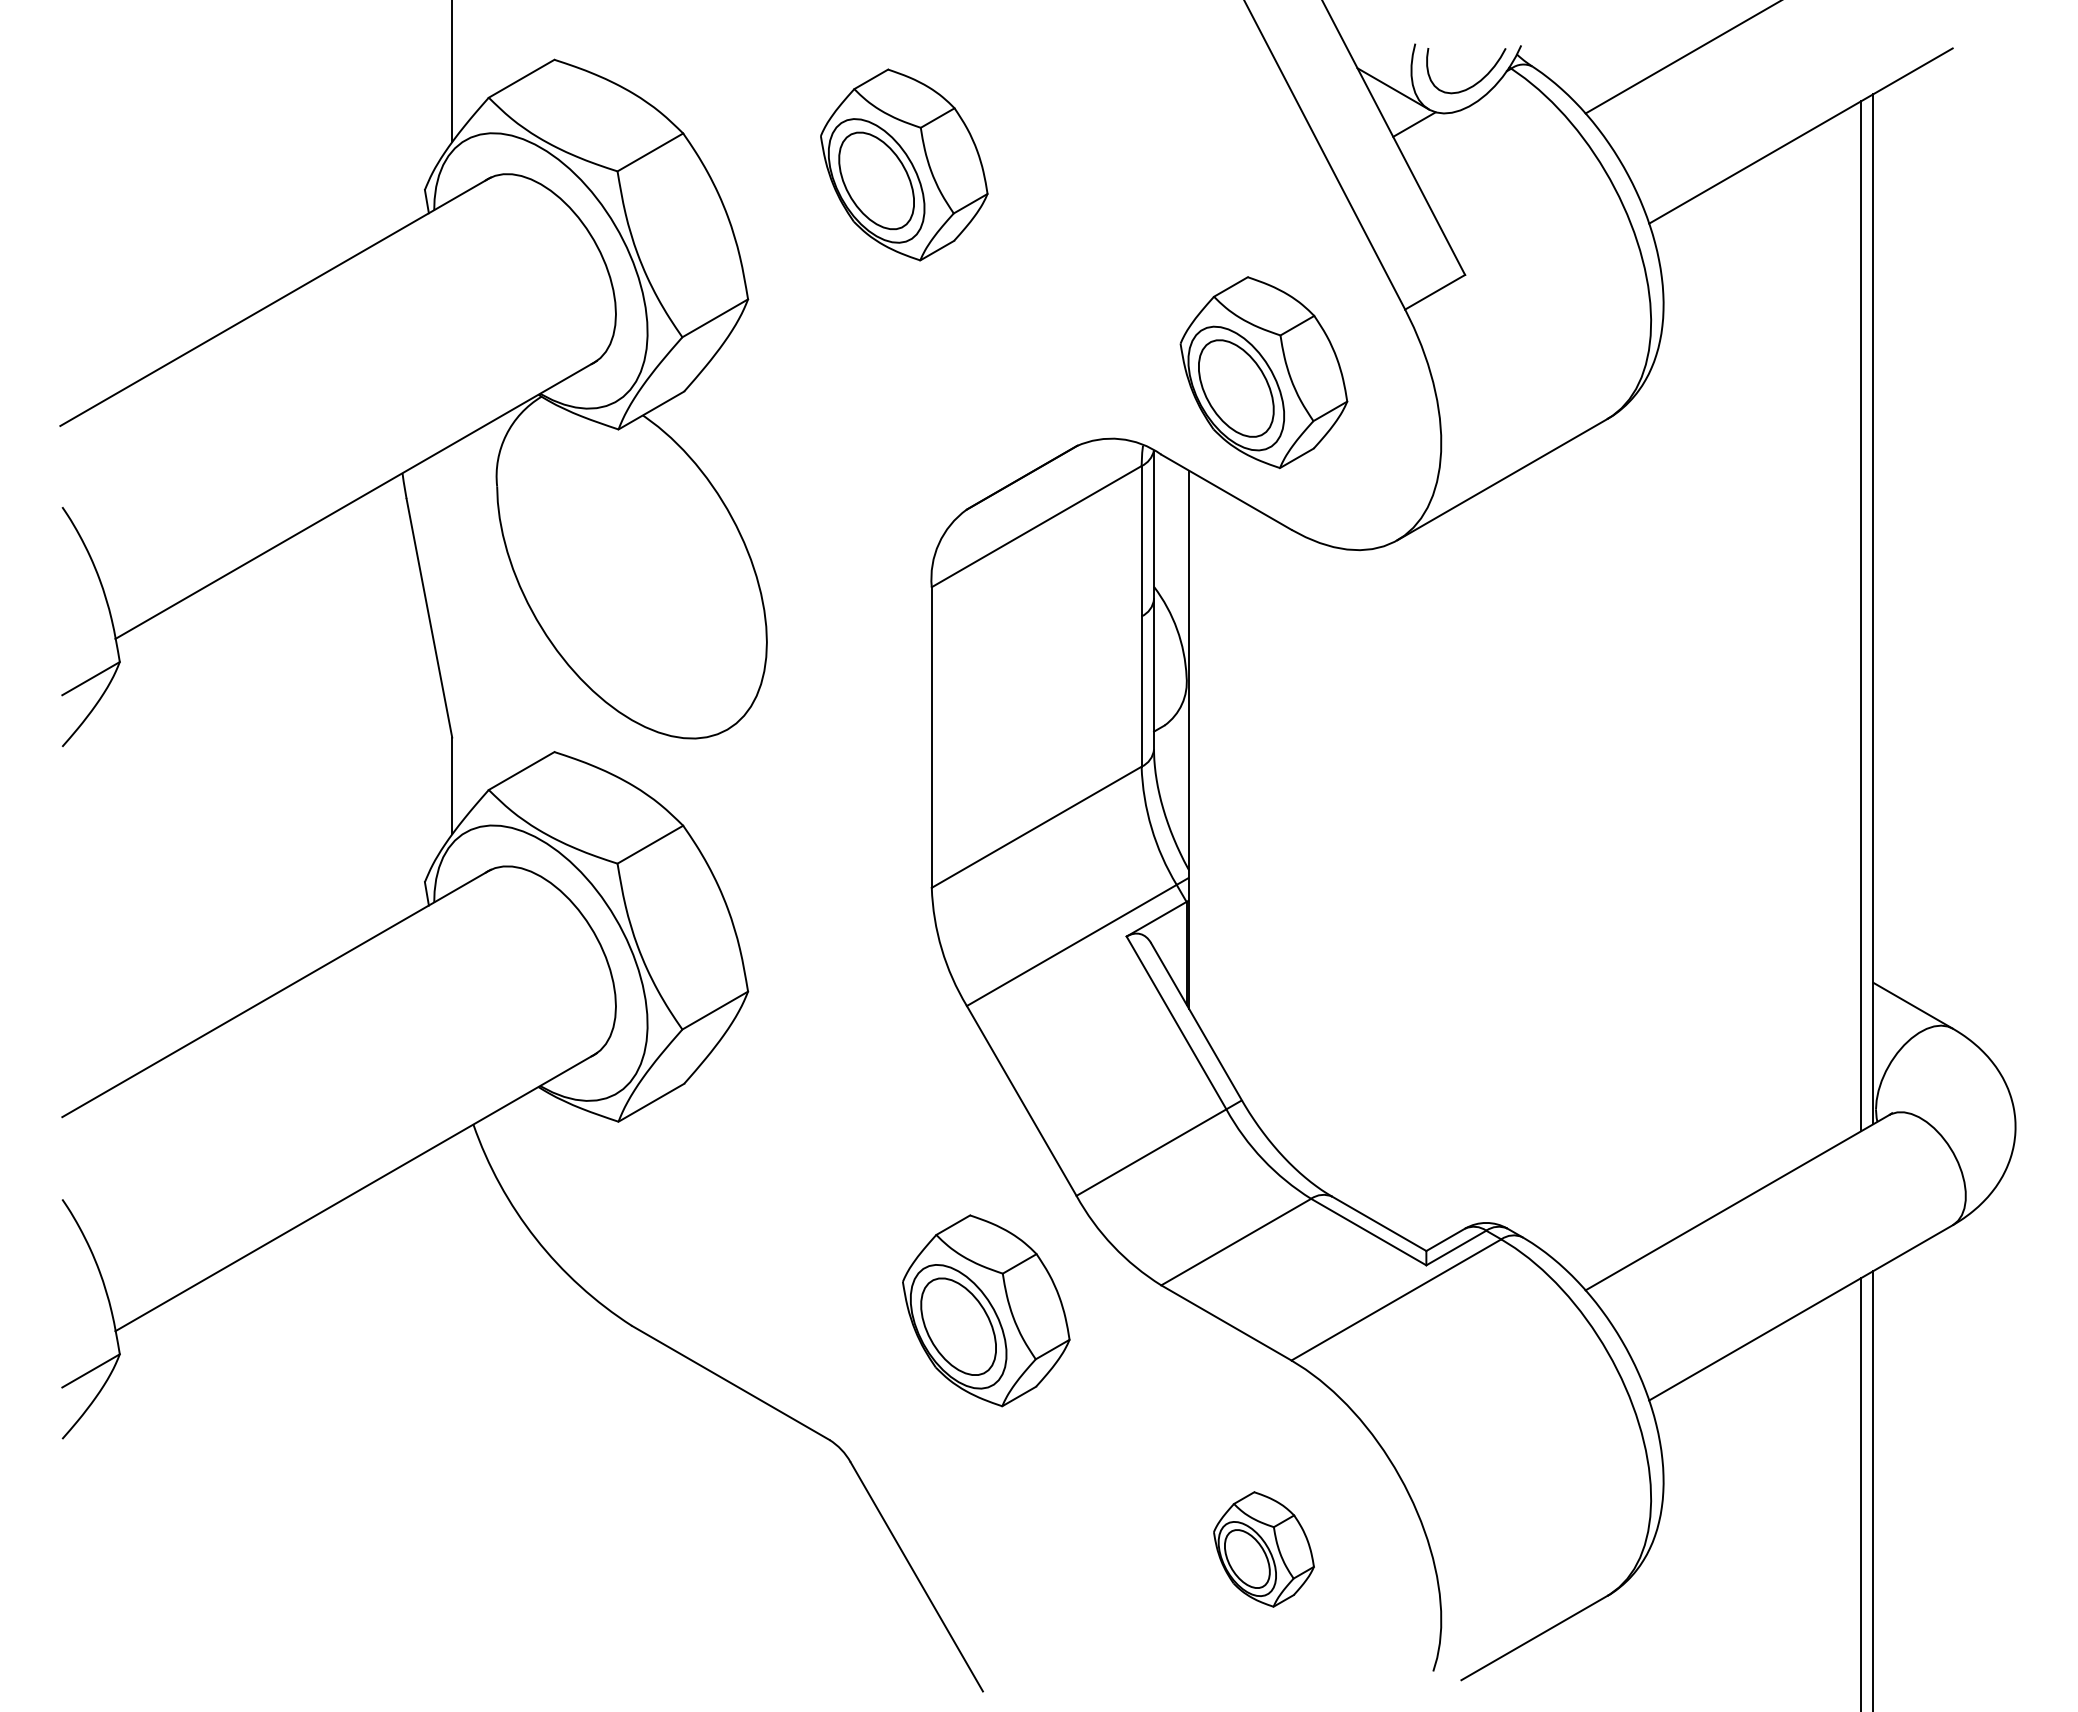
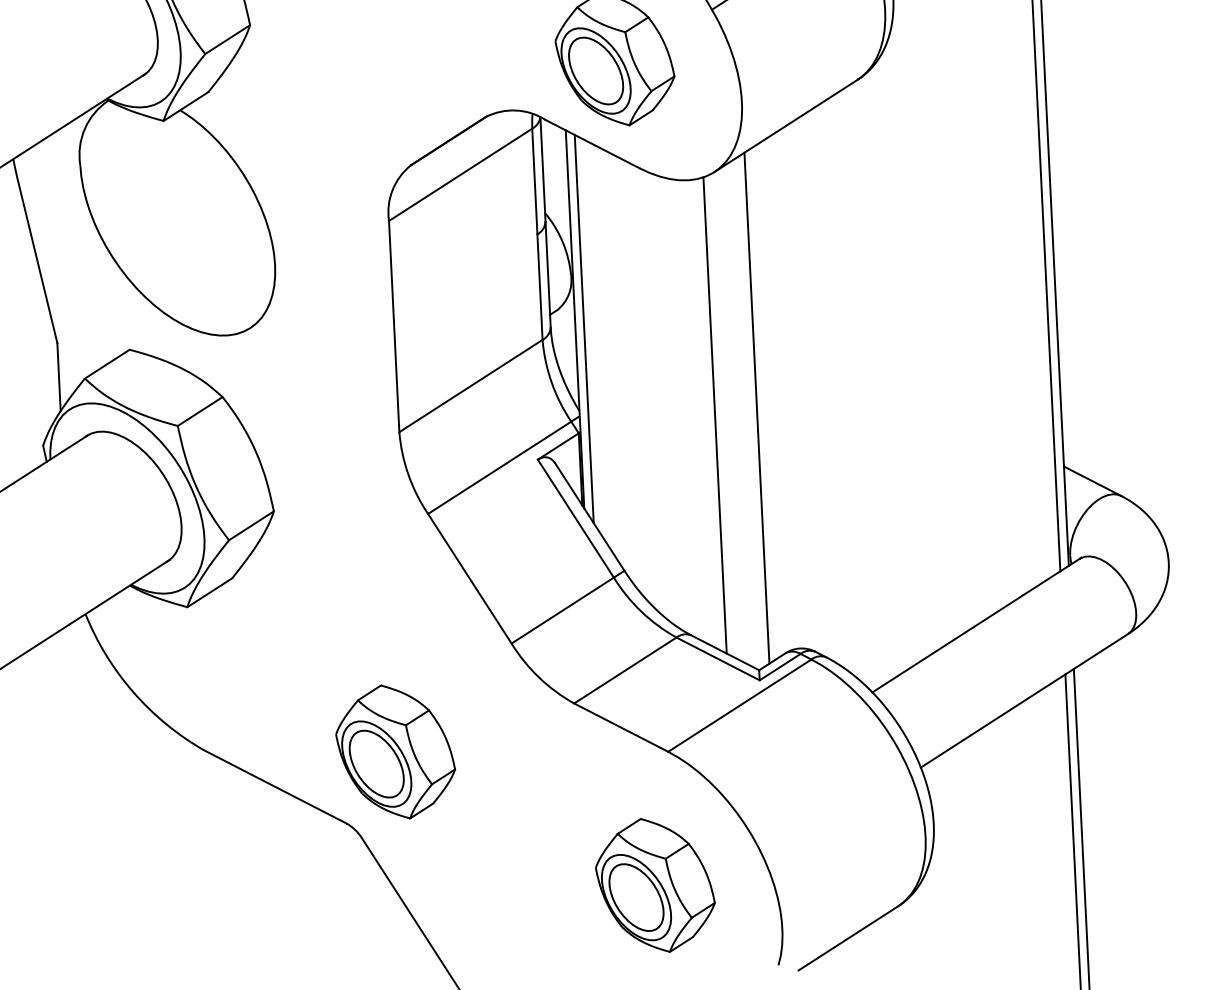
line: (1201, 753) -> (584, 328), added
line: (1441, 878) -> (757, 408), added
line: (1381, 886) -> (715, 415), added
part: (986, 1310) -> (395, 751), moved
part: (1263, 1549) -> (655, 885), size x1.67

